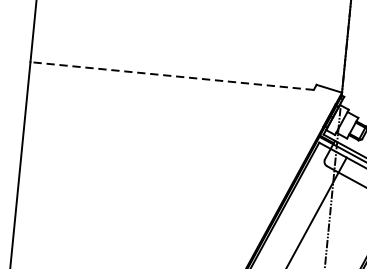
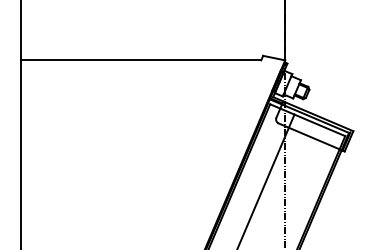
line: (171, 76) -> (140, 60), dashed -> solid

